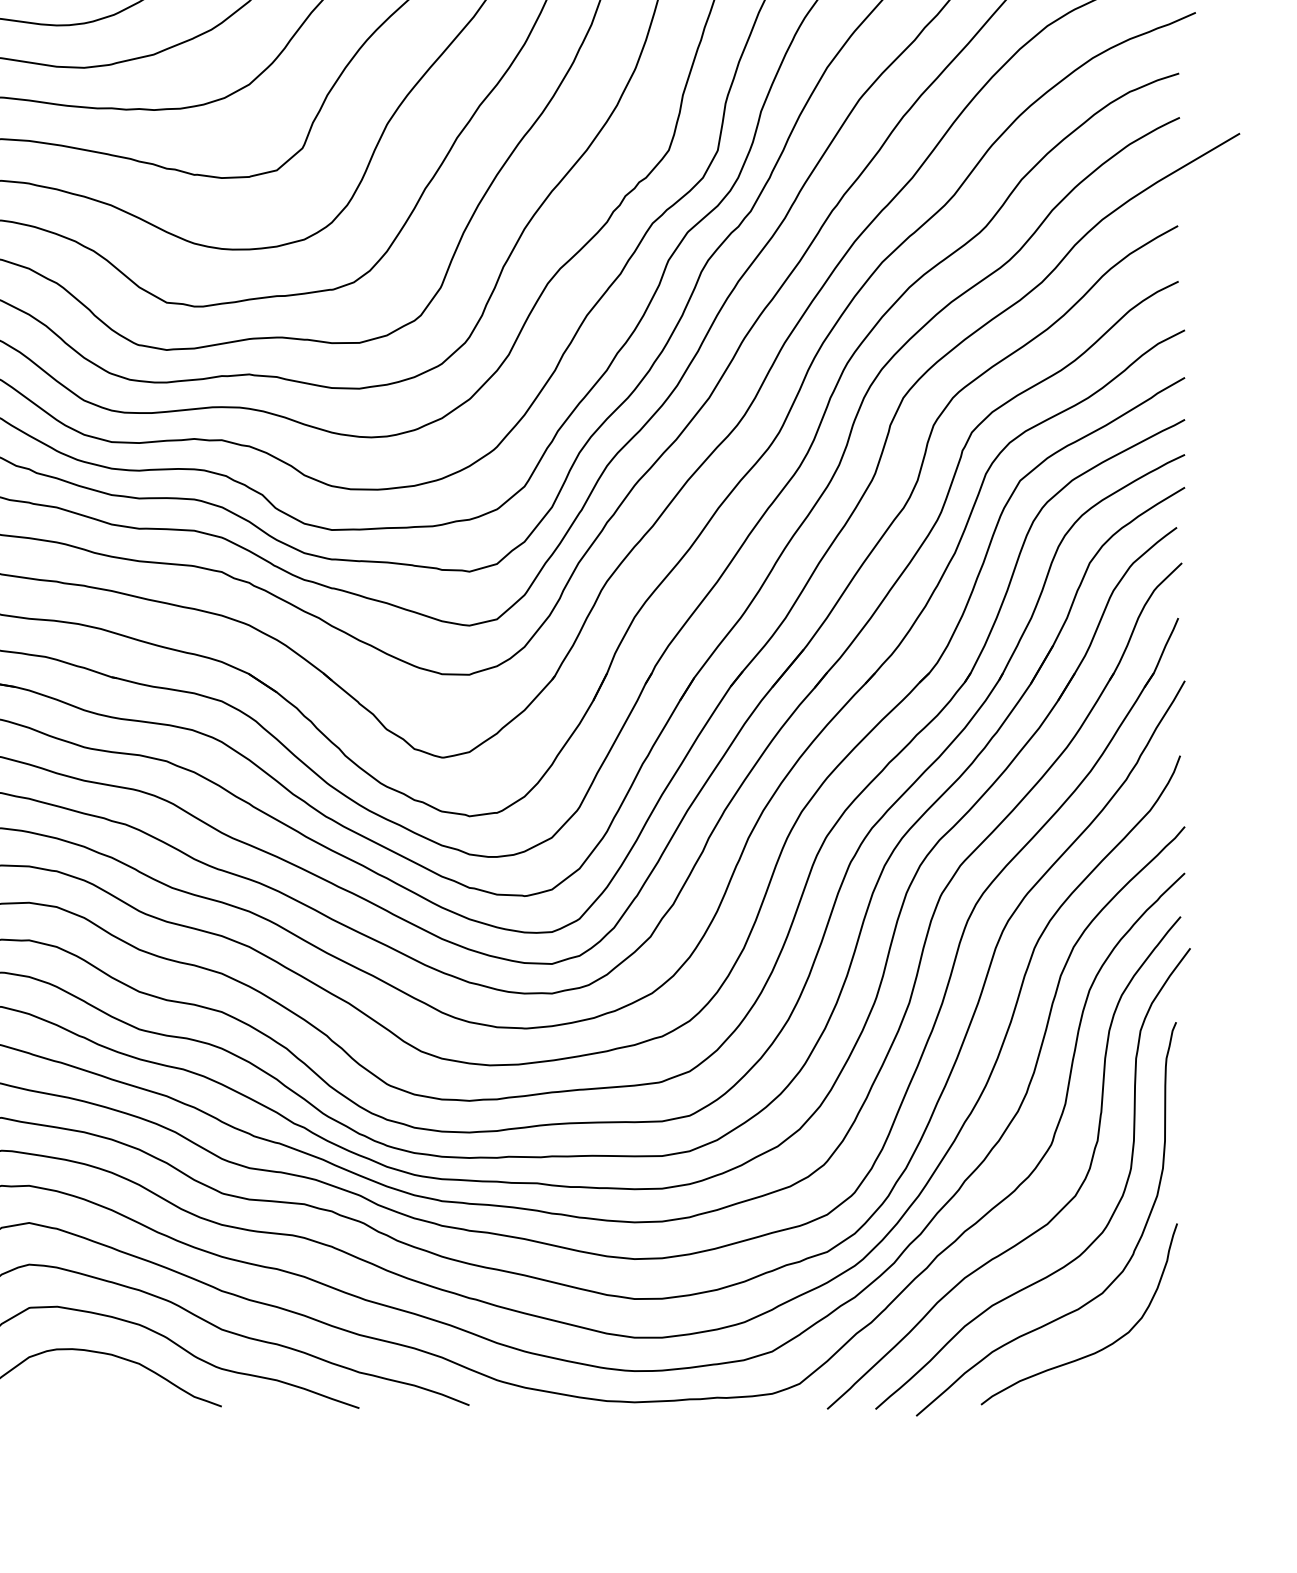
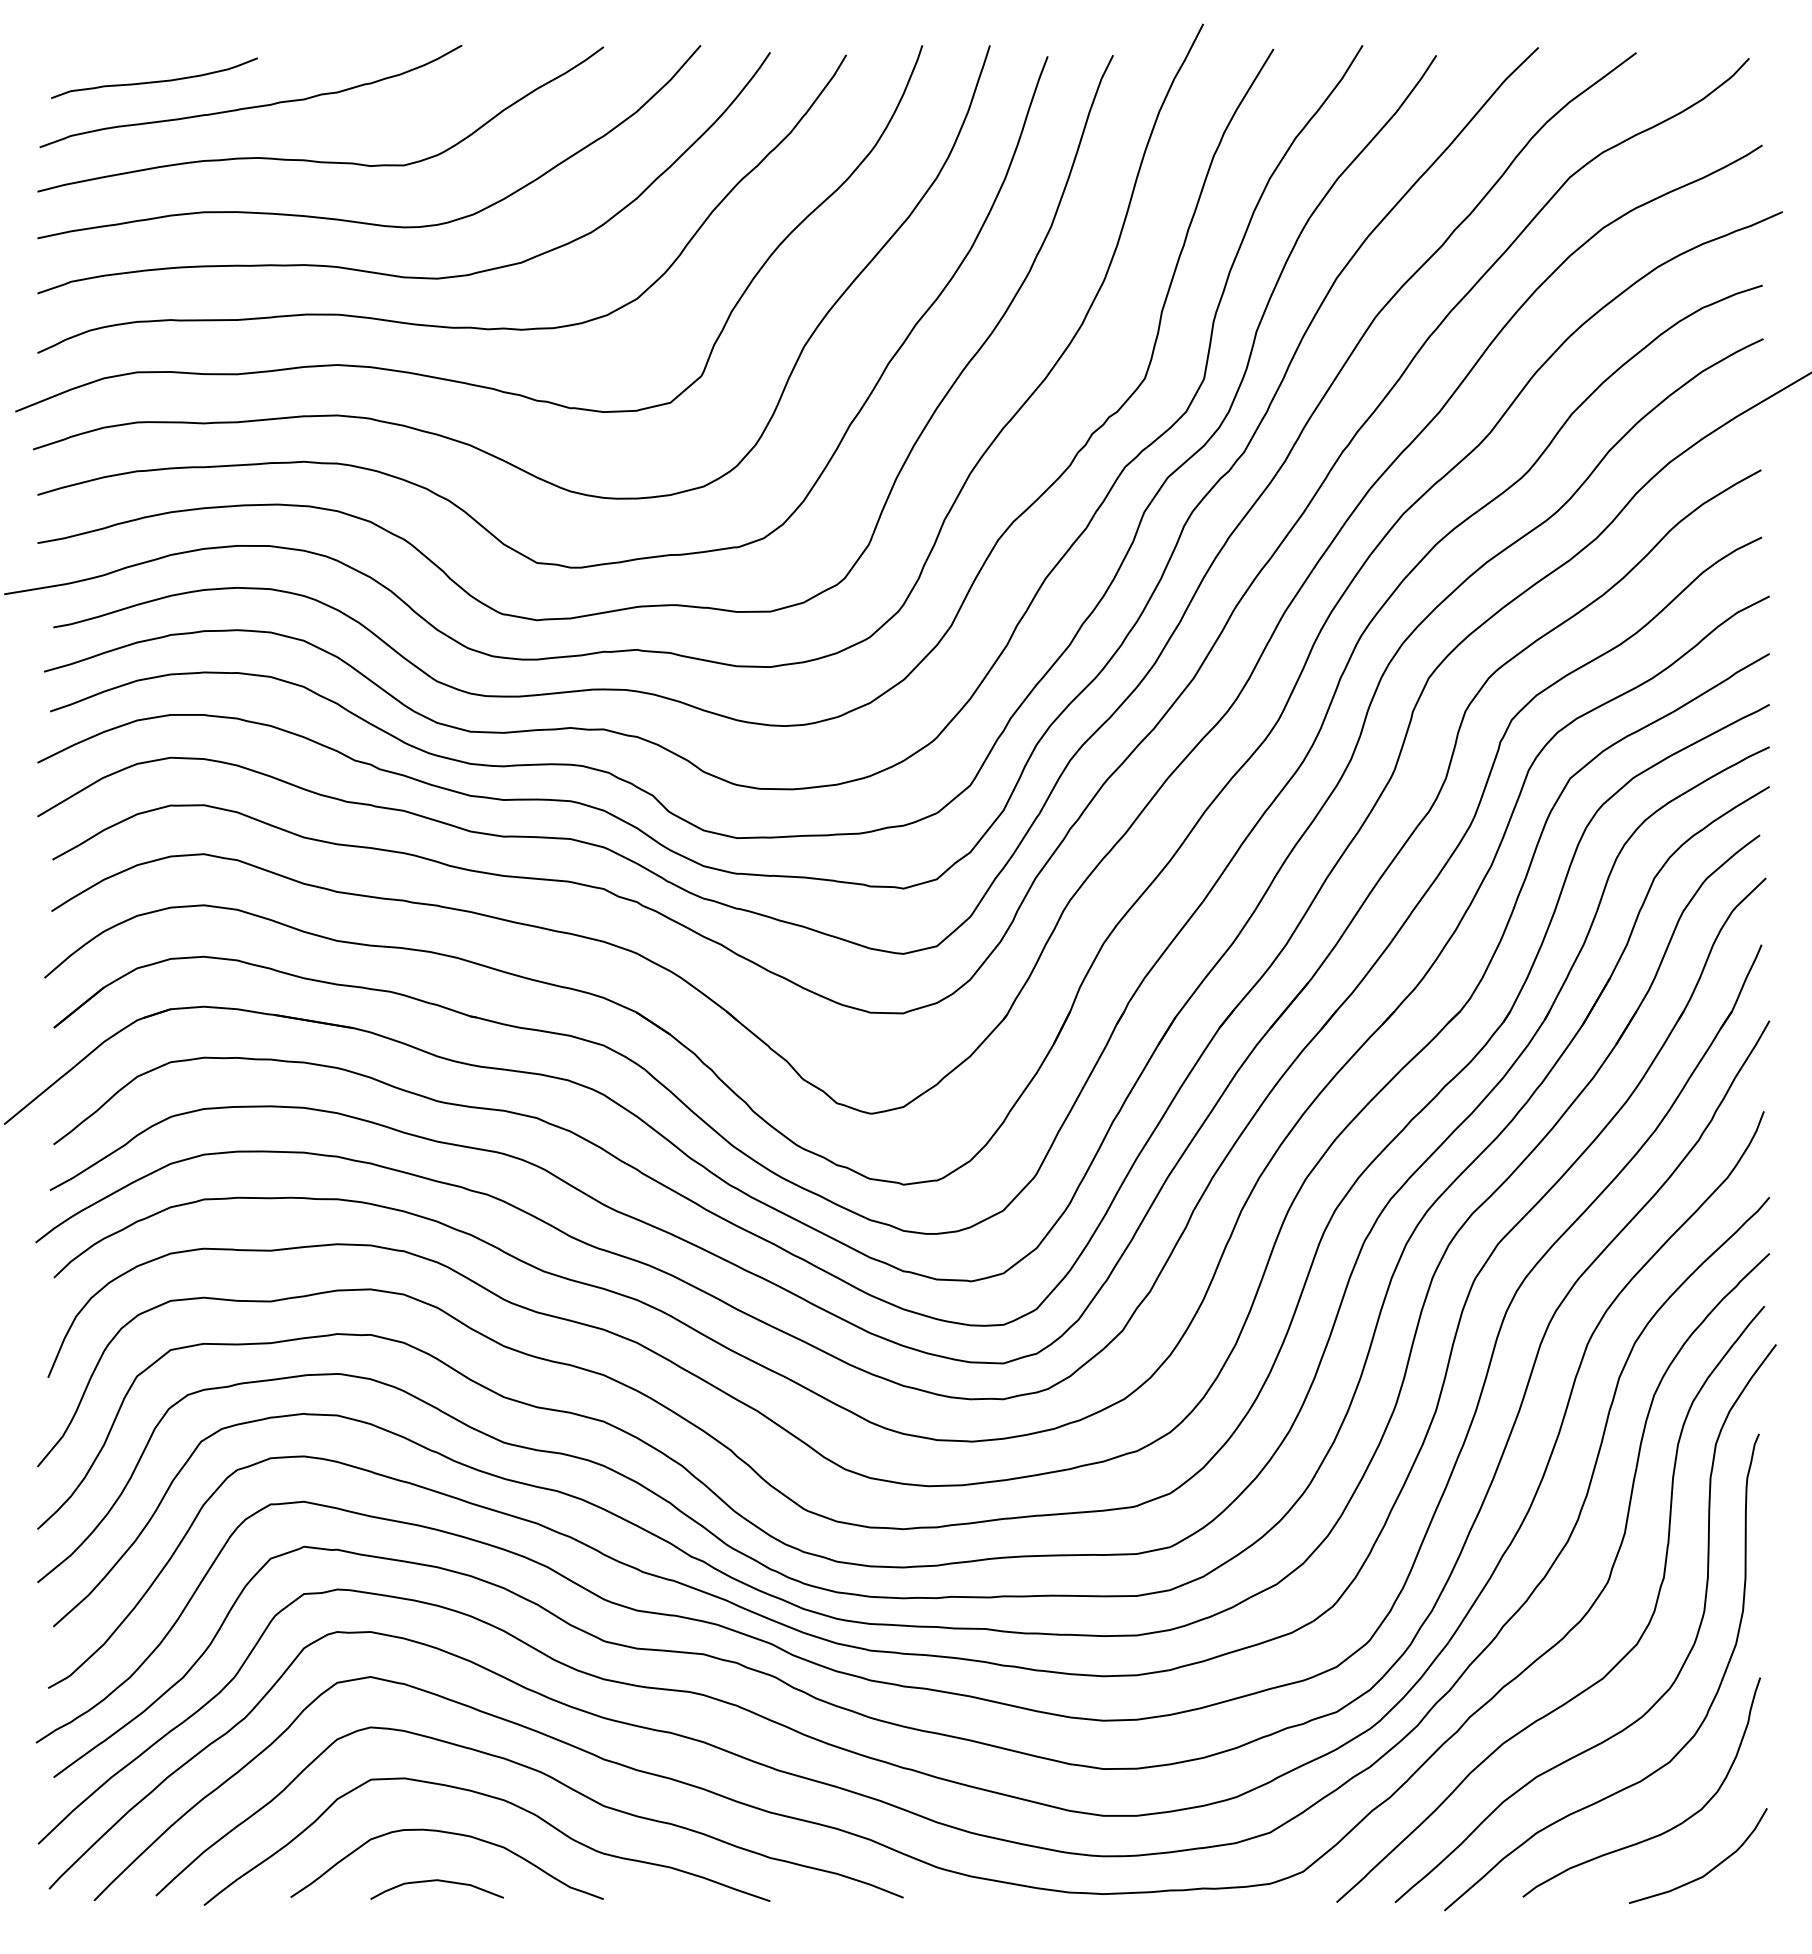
curve: (1136, 1382) -> (1710, 1869), added
curve: (83, 1391) -> (436, 1881), added

